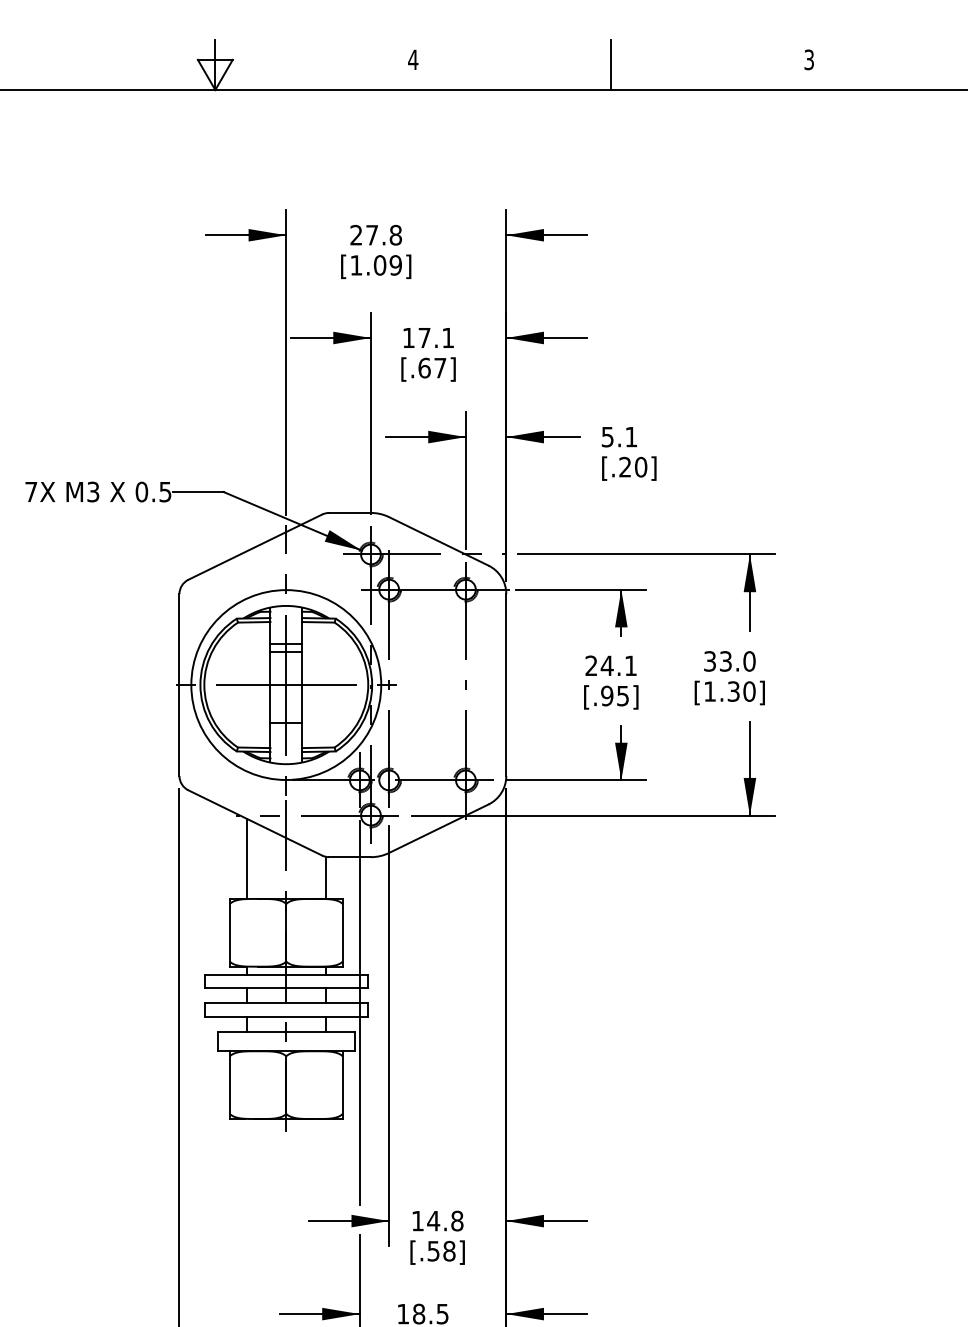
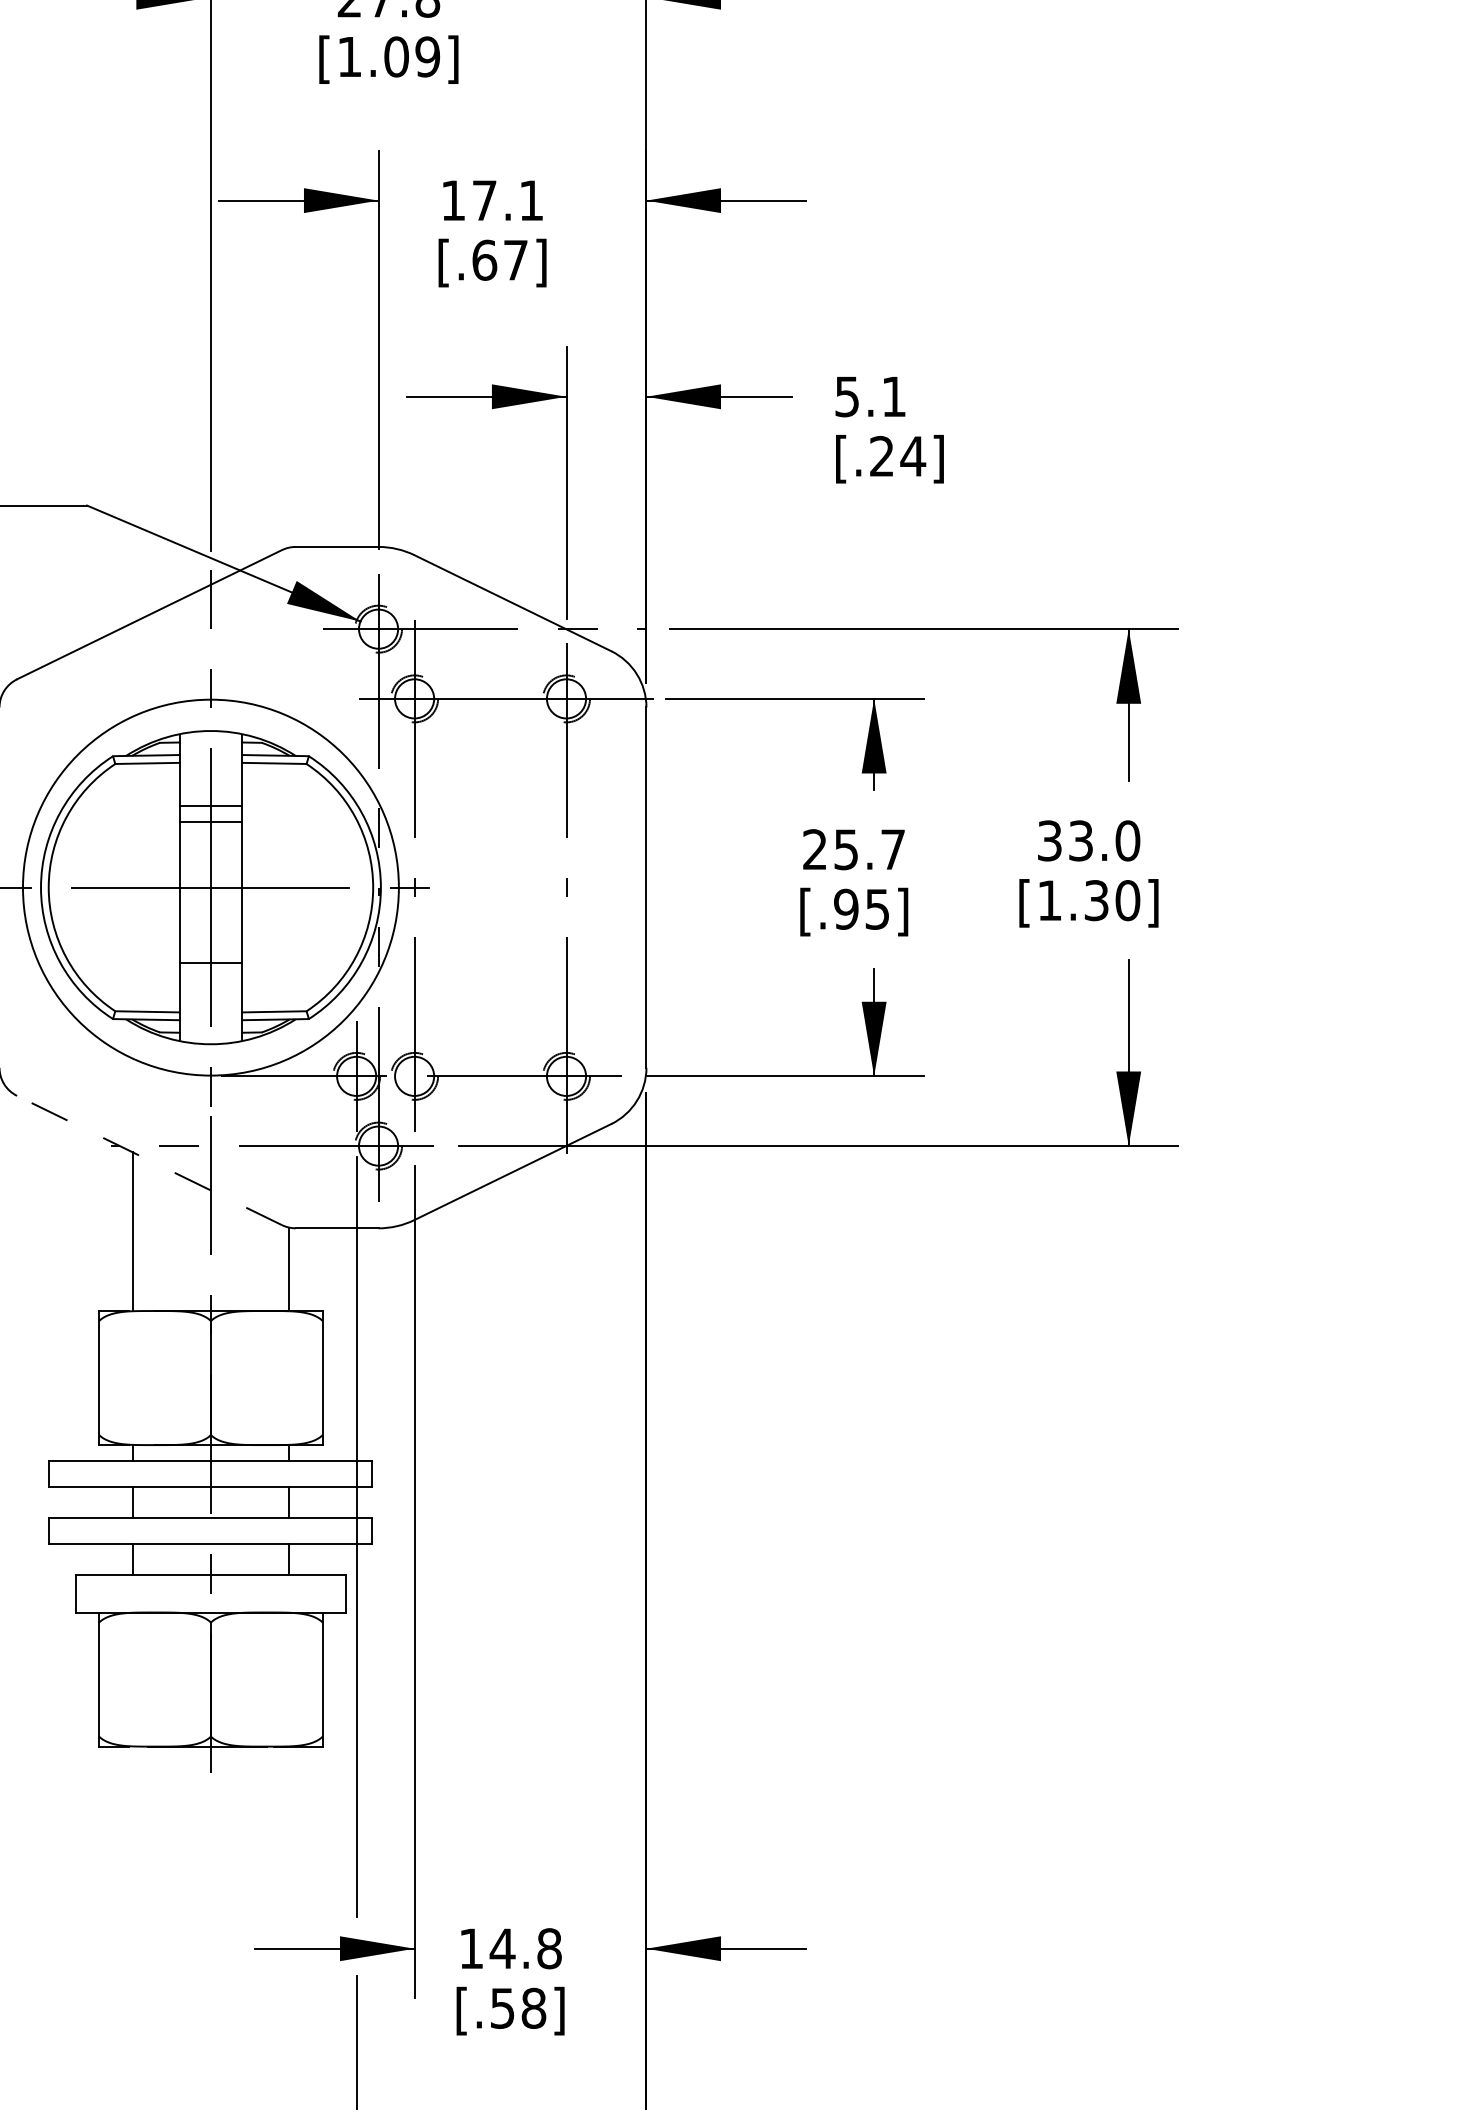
text: (640, 466) -> (912, 454), [.20] -> [.24]
text: (618, 665) -> (868, 848), 24.1 -> 25.7
line: (254, 822) -> (148, 1159), solid -> dashed

